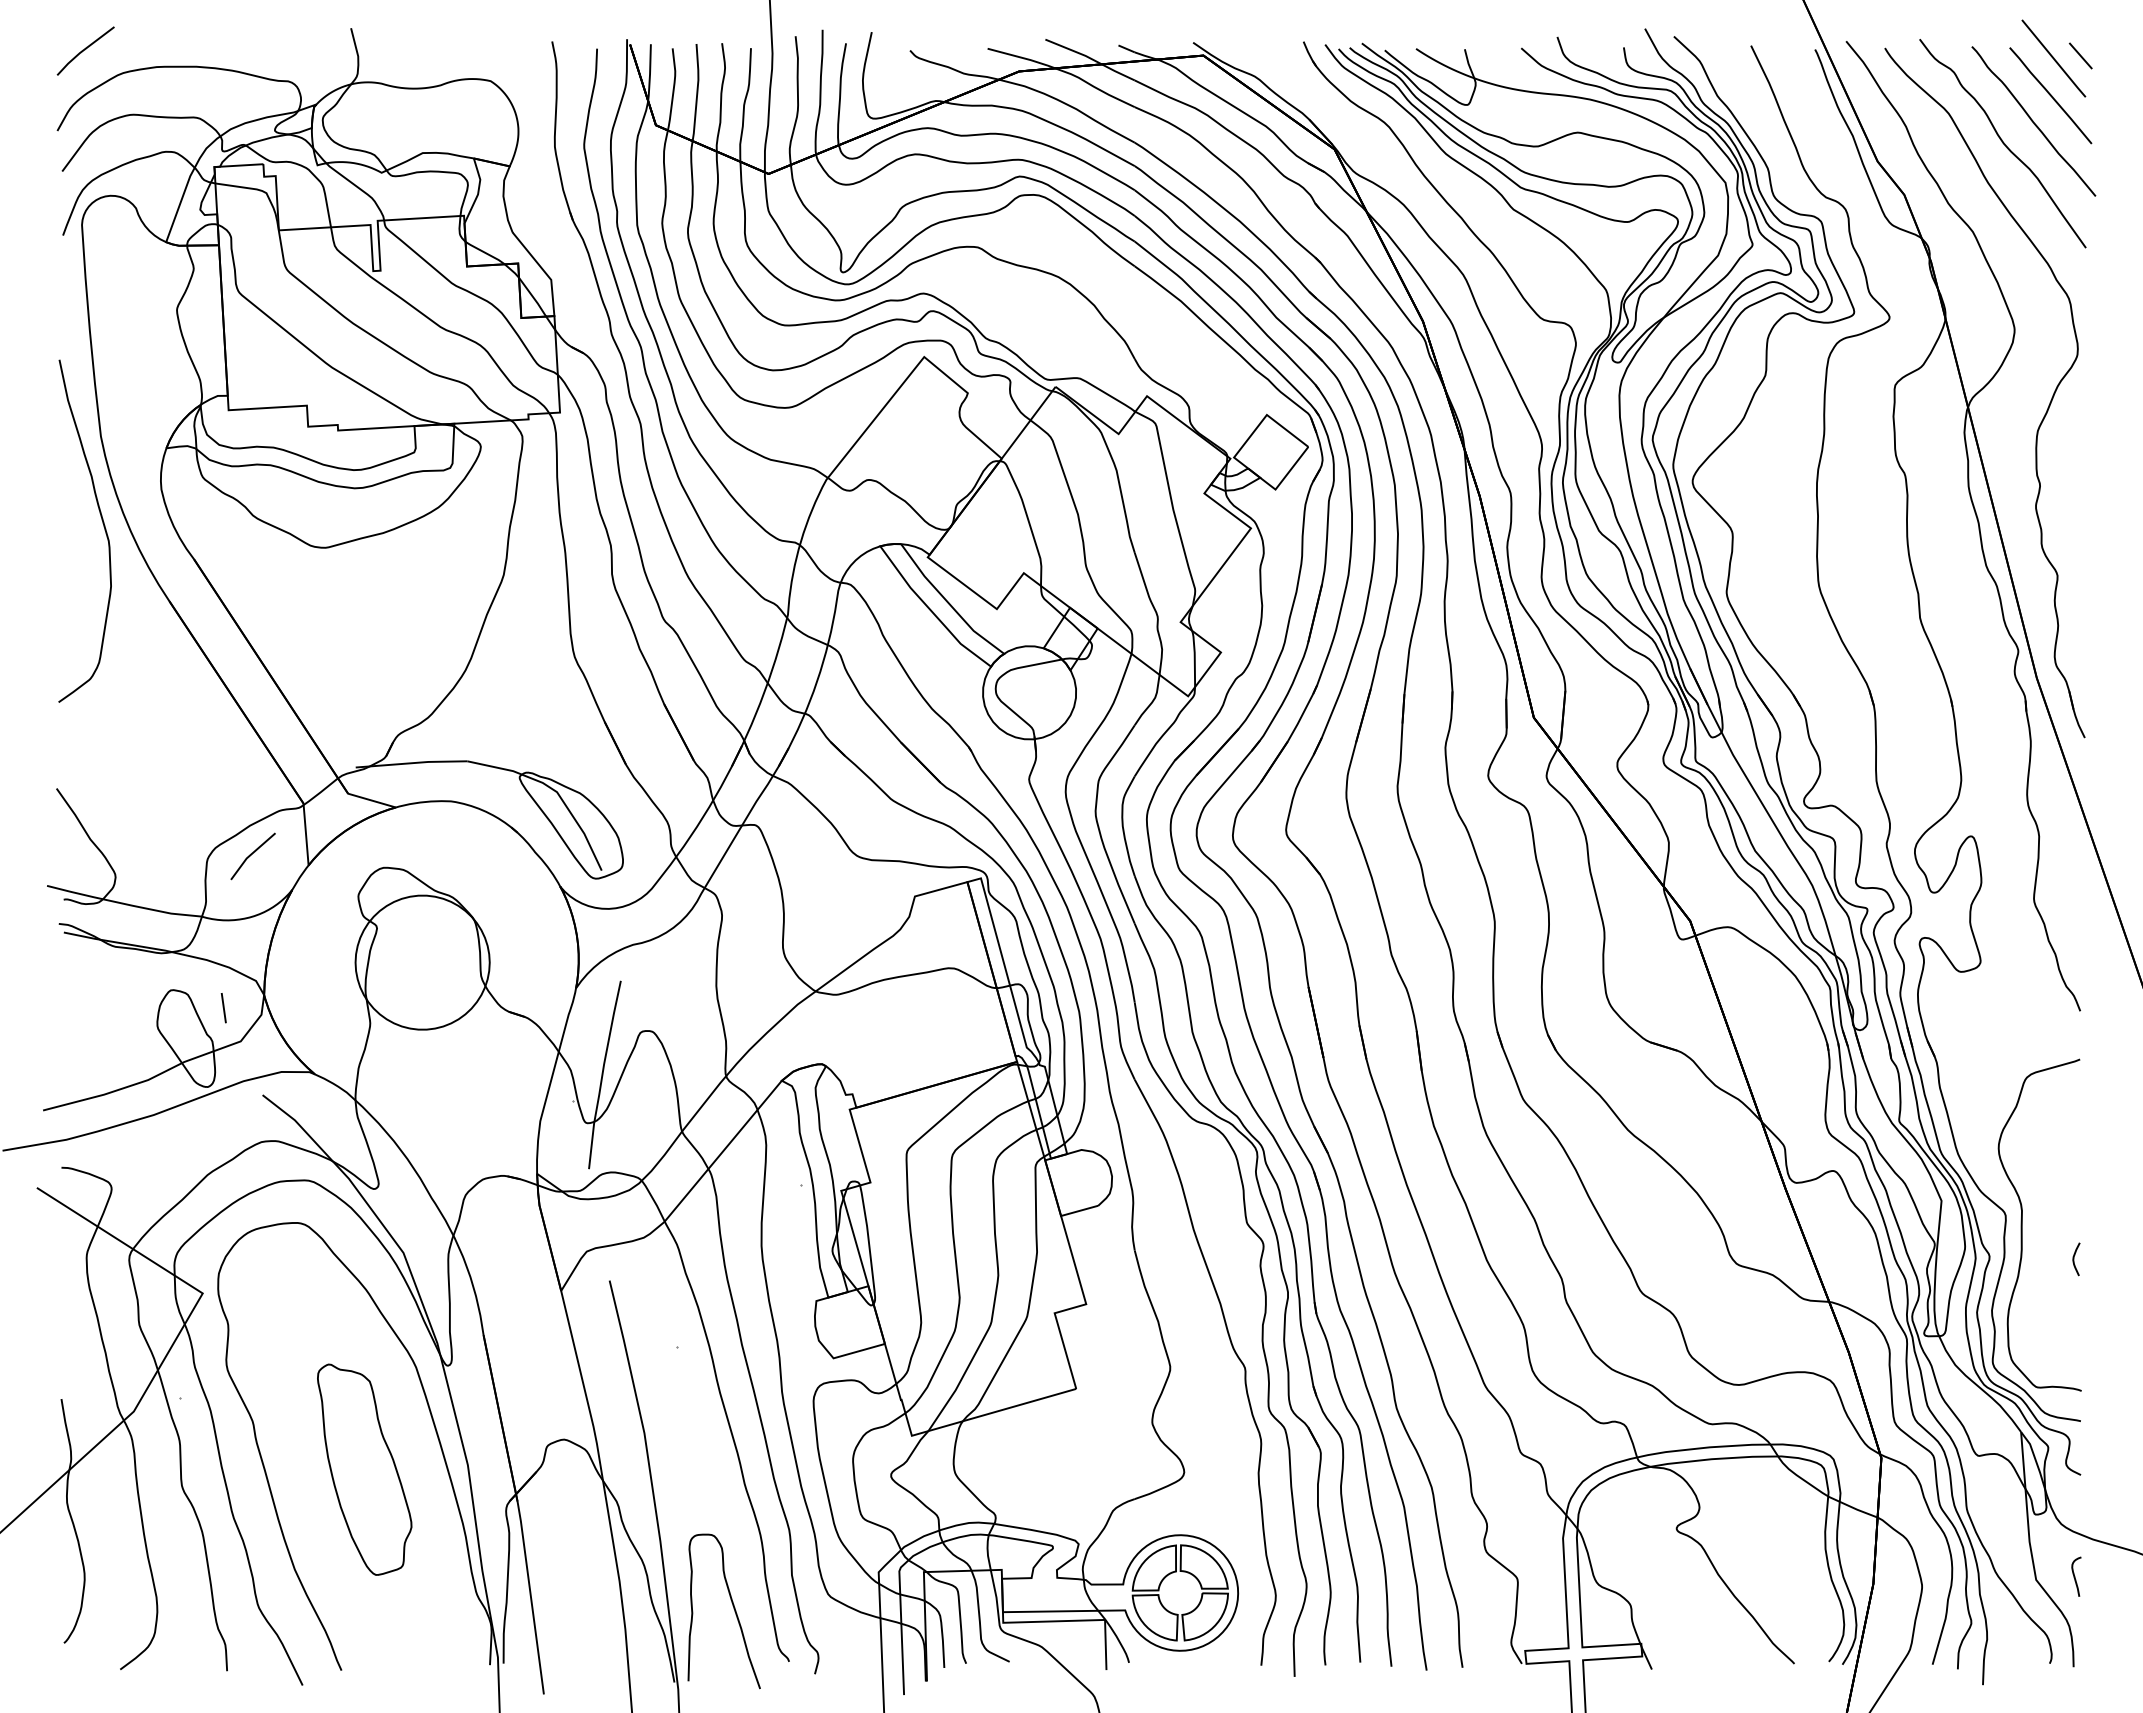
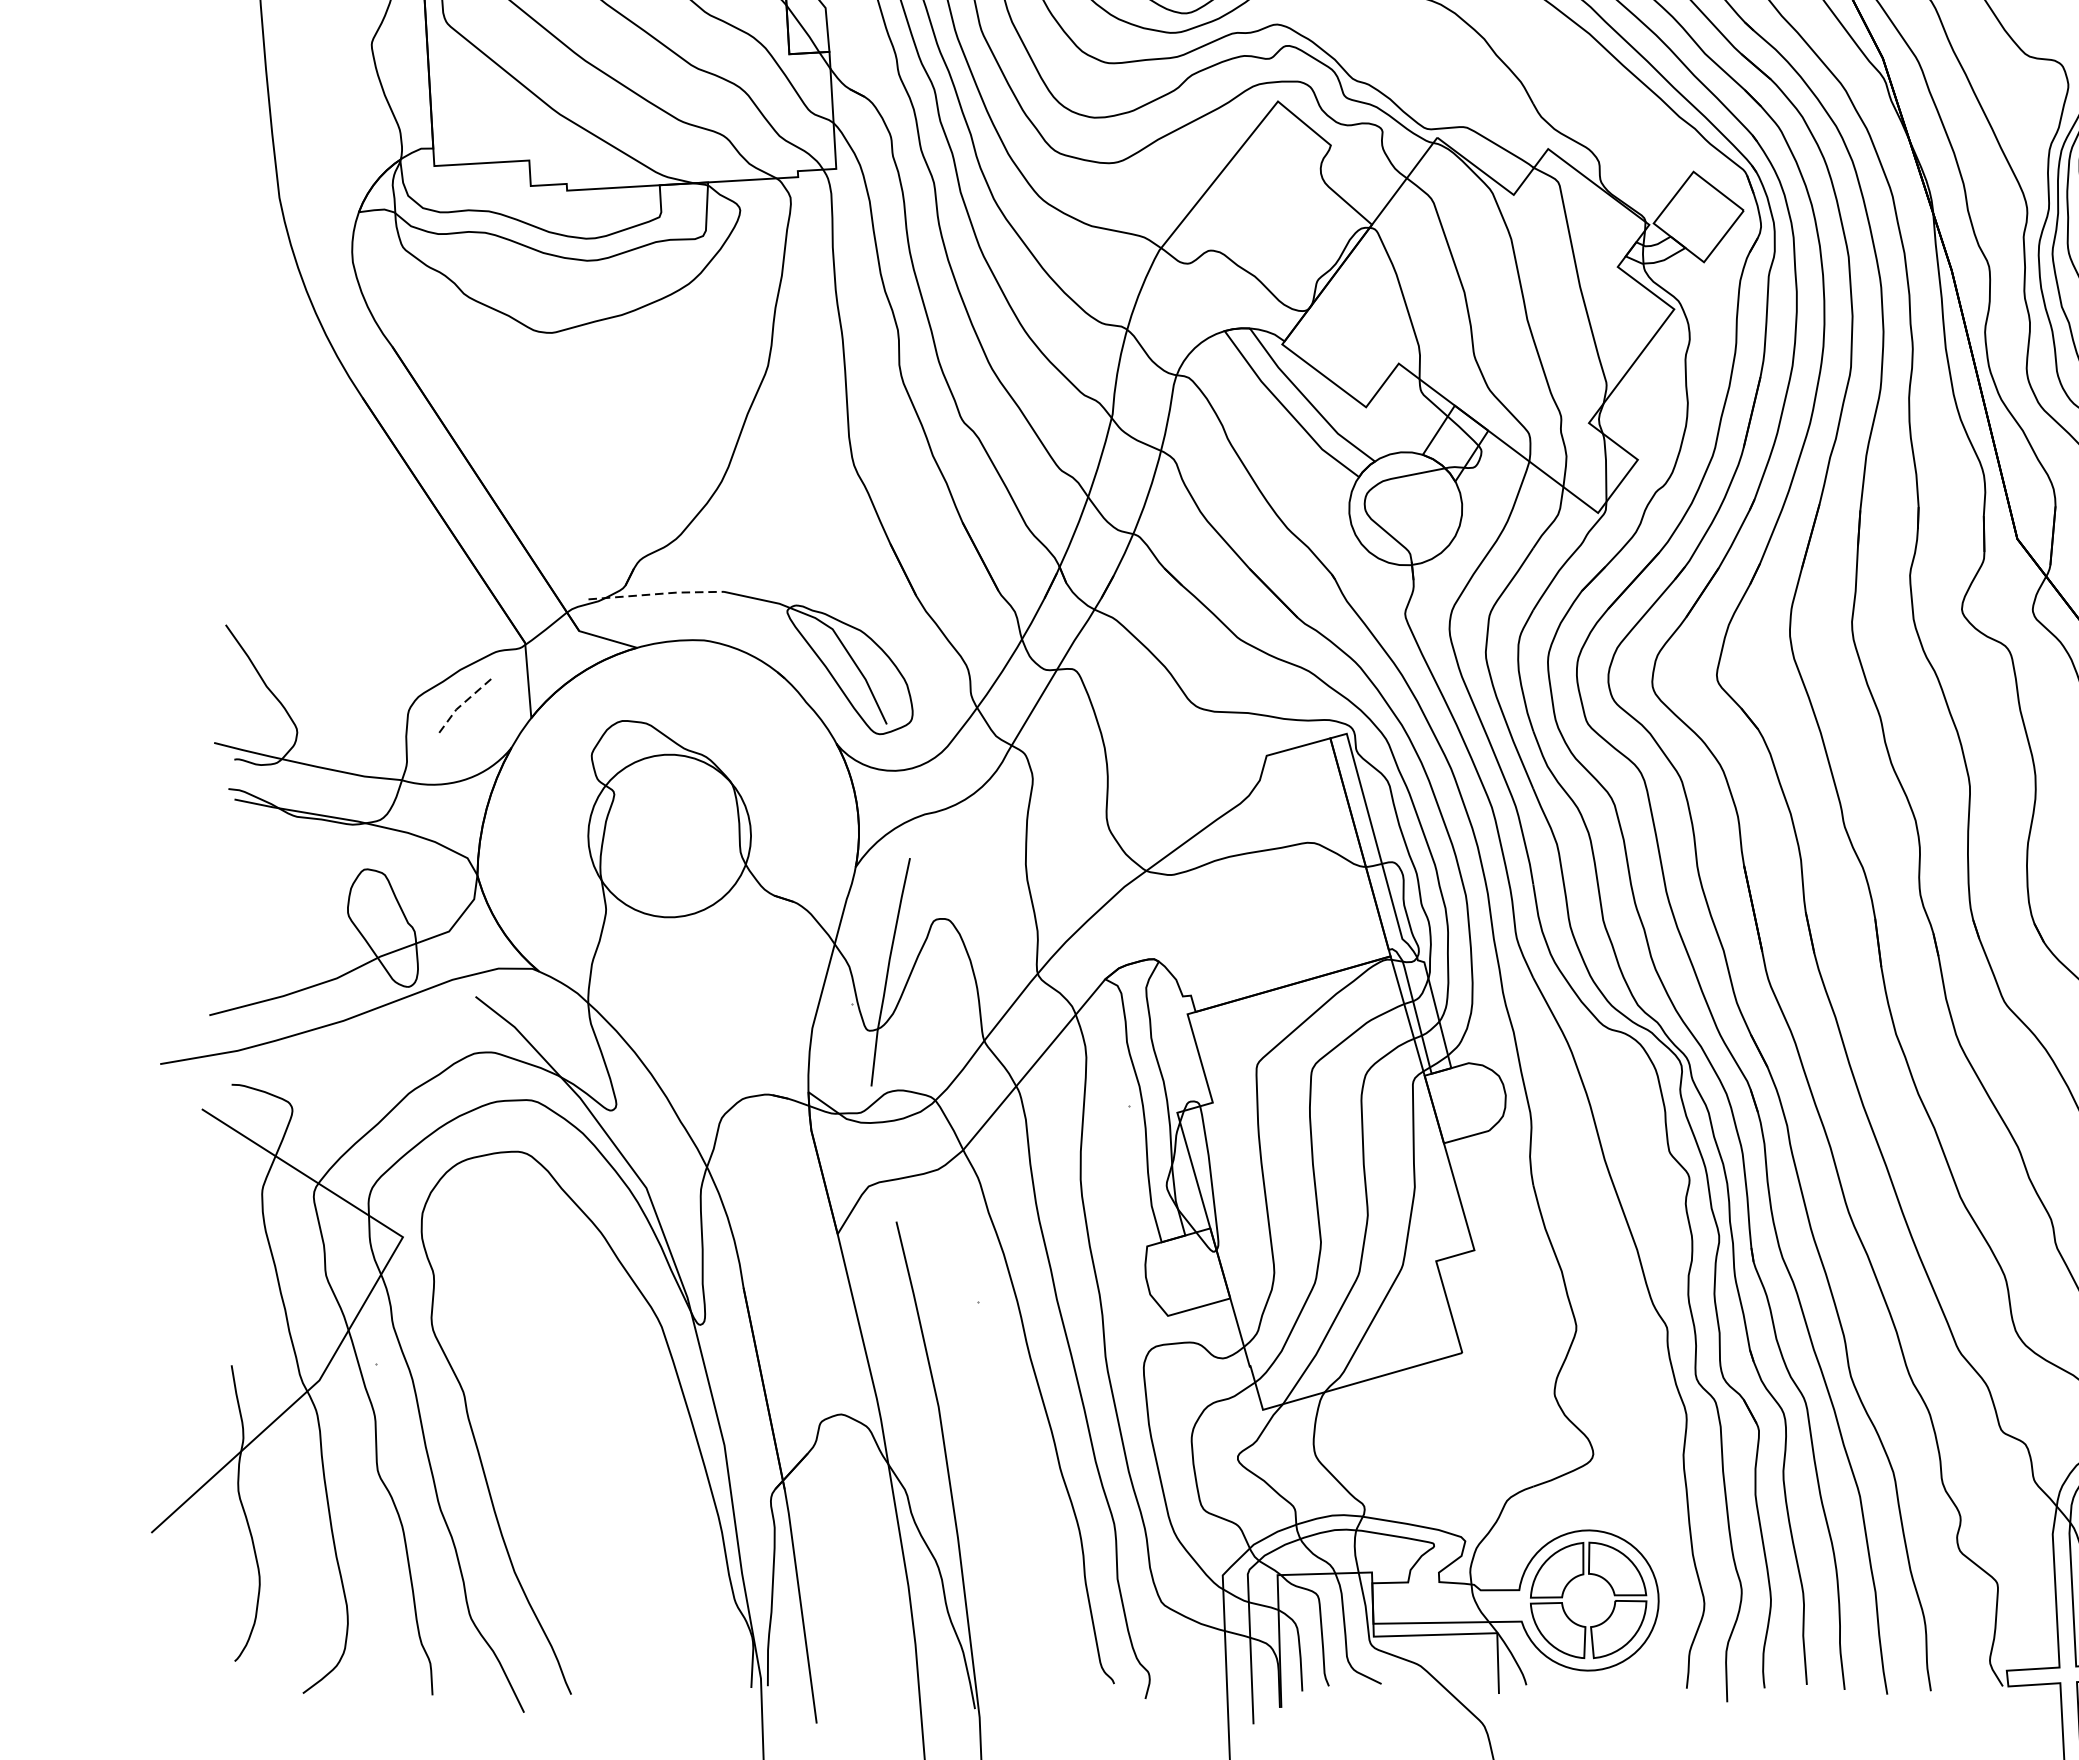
curve: (103, 527) -> (282, 308), removed
line: (412, 763) -> (657, 594), solid -> dashed
line: (250, 855) -> (460, 706), solid -> dashed
line: (223, 1007) -> (428, 890), removed
part: (364, 1469) -> (599, 1450), removed
curve: (733, 1609) -> (1046, 1620), removed

